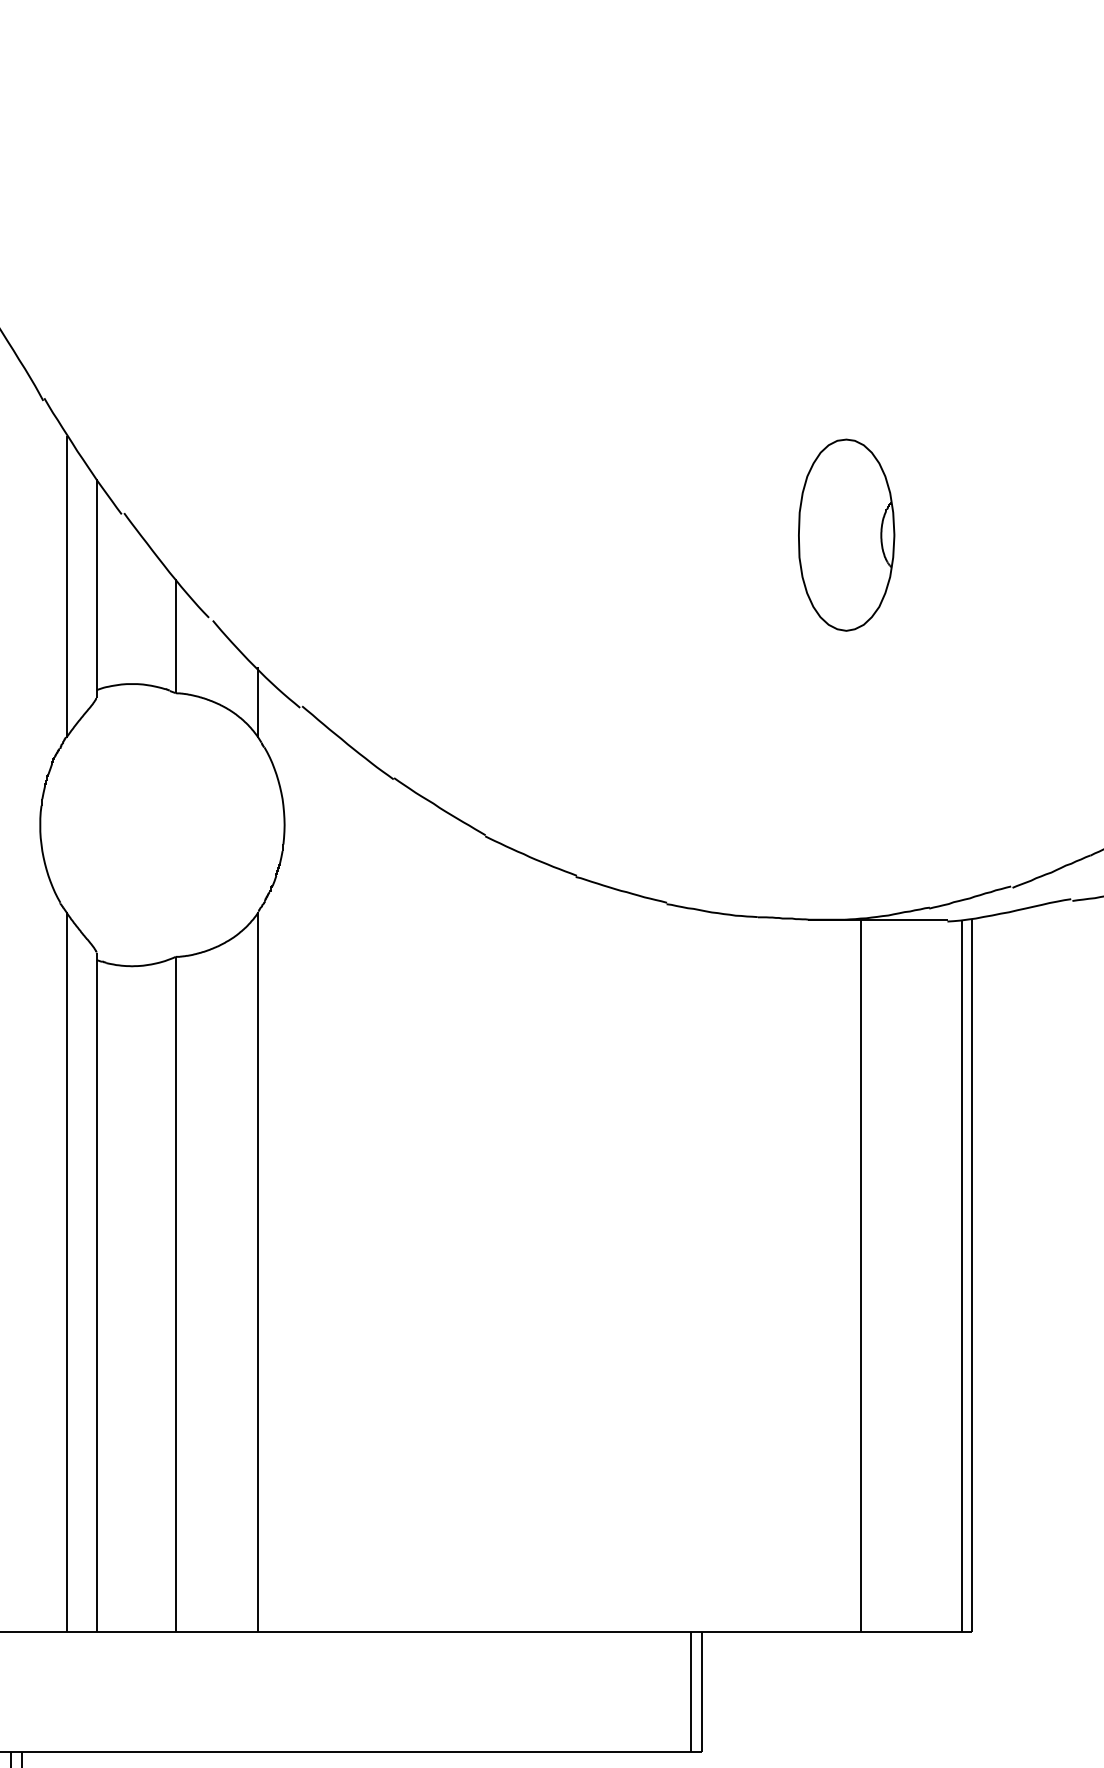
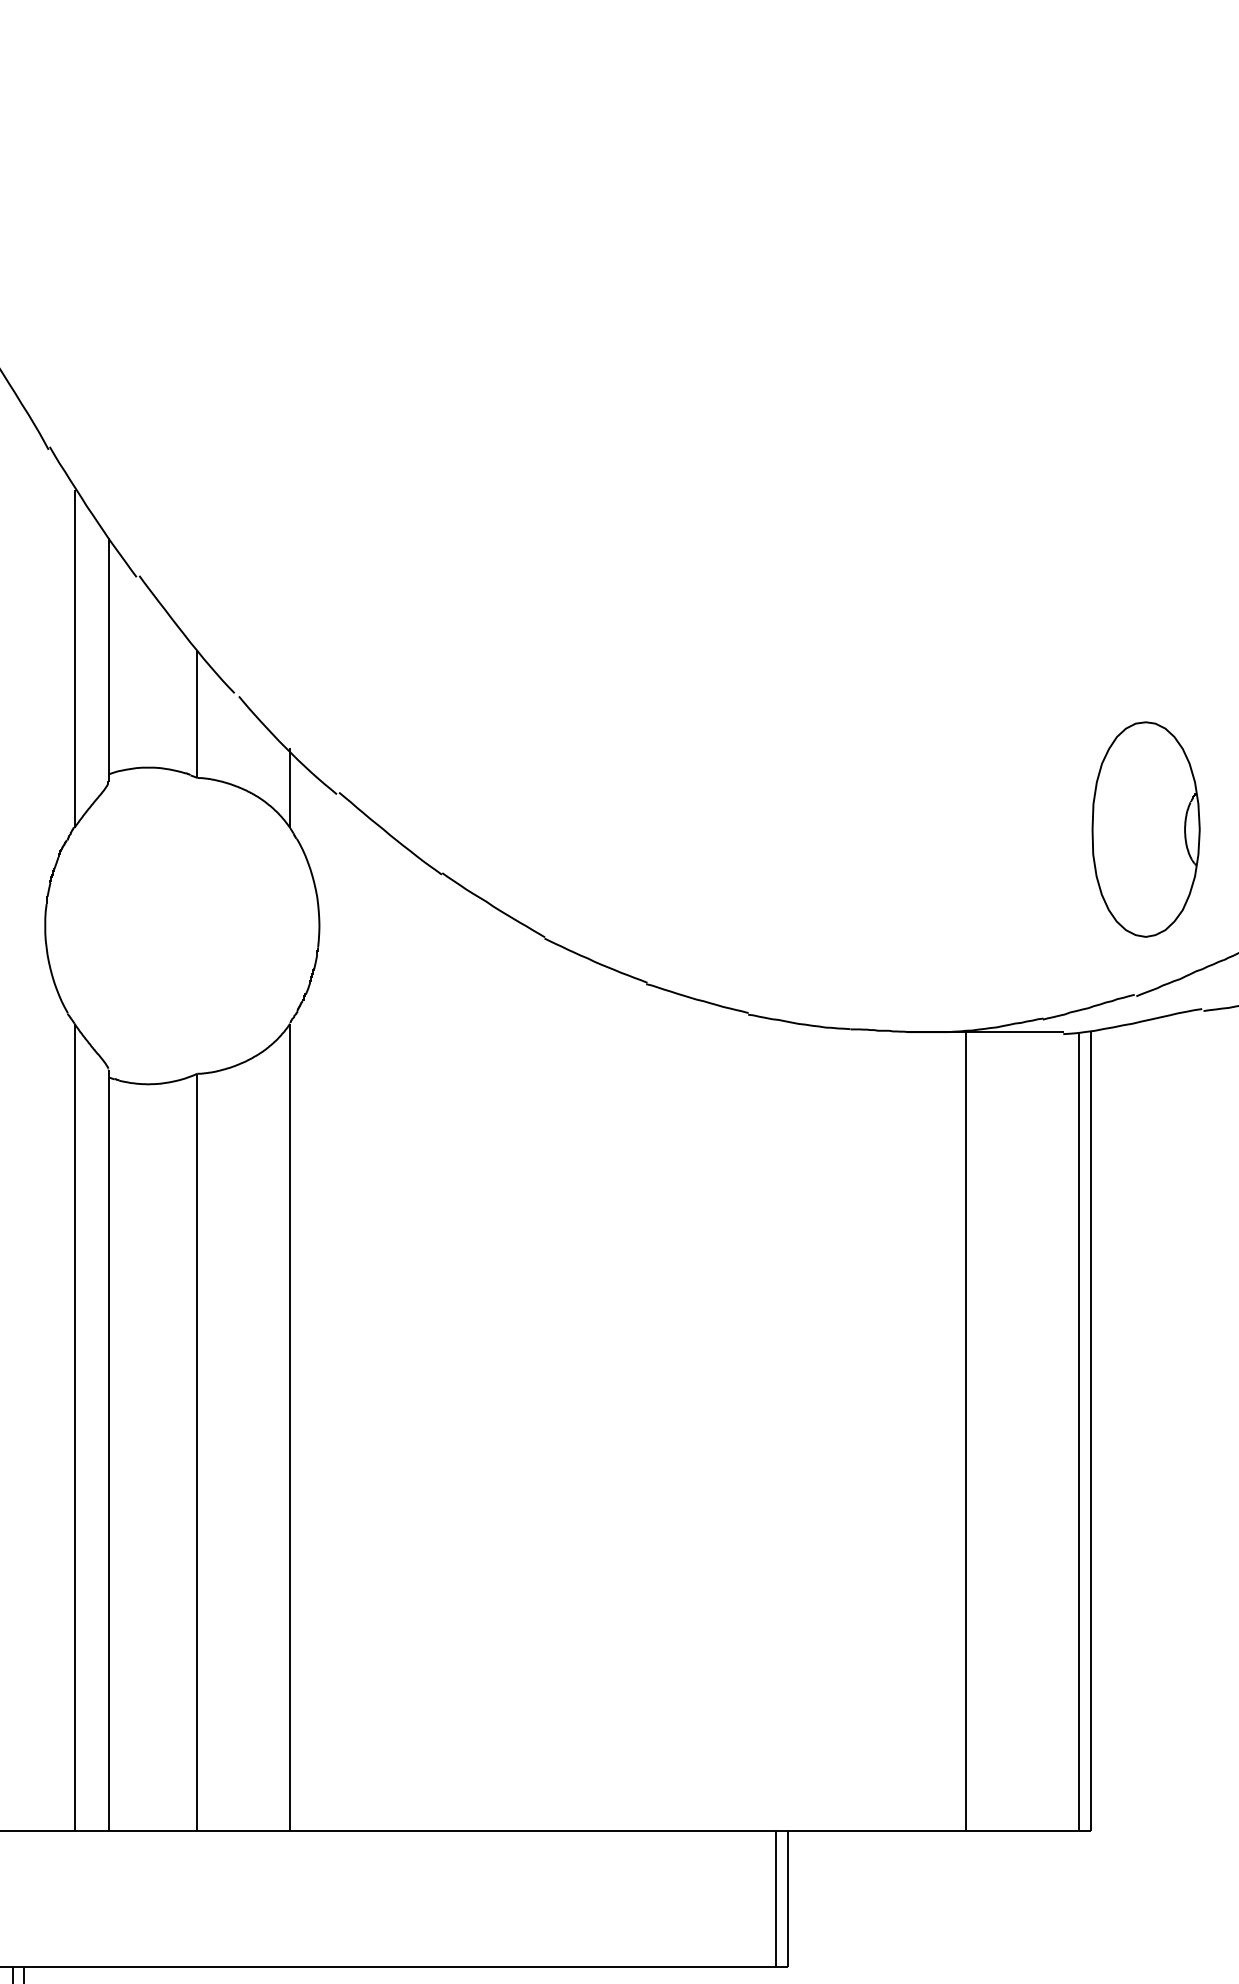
part: (846, 535) -> (1145, 829), moved

